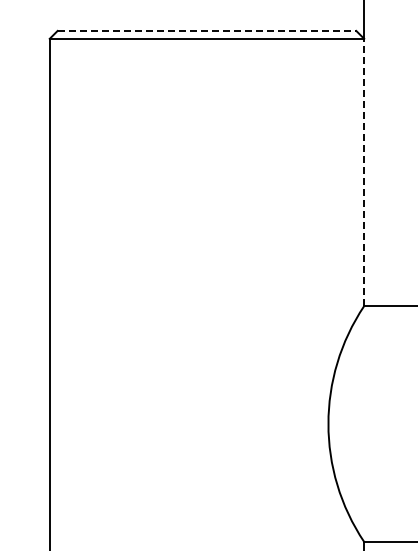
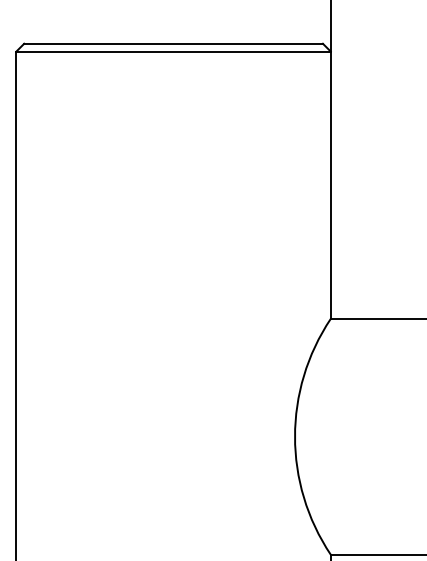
line: (207, 30) -> (174, 43), dashed -> solid
line: (363, 172) -> (330, 185), dashed -> solid

